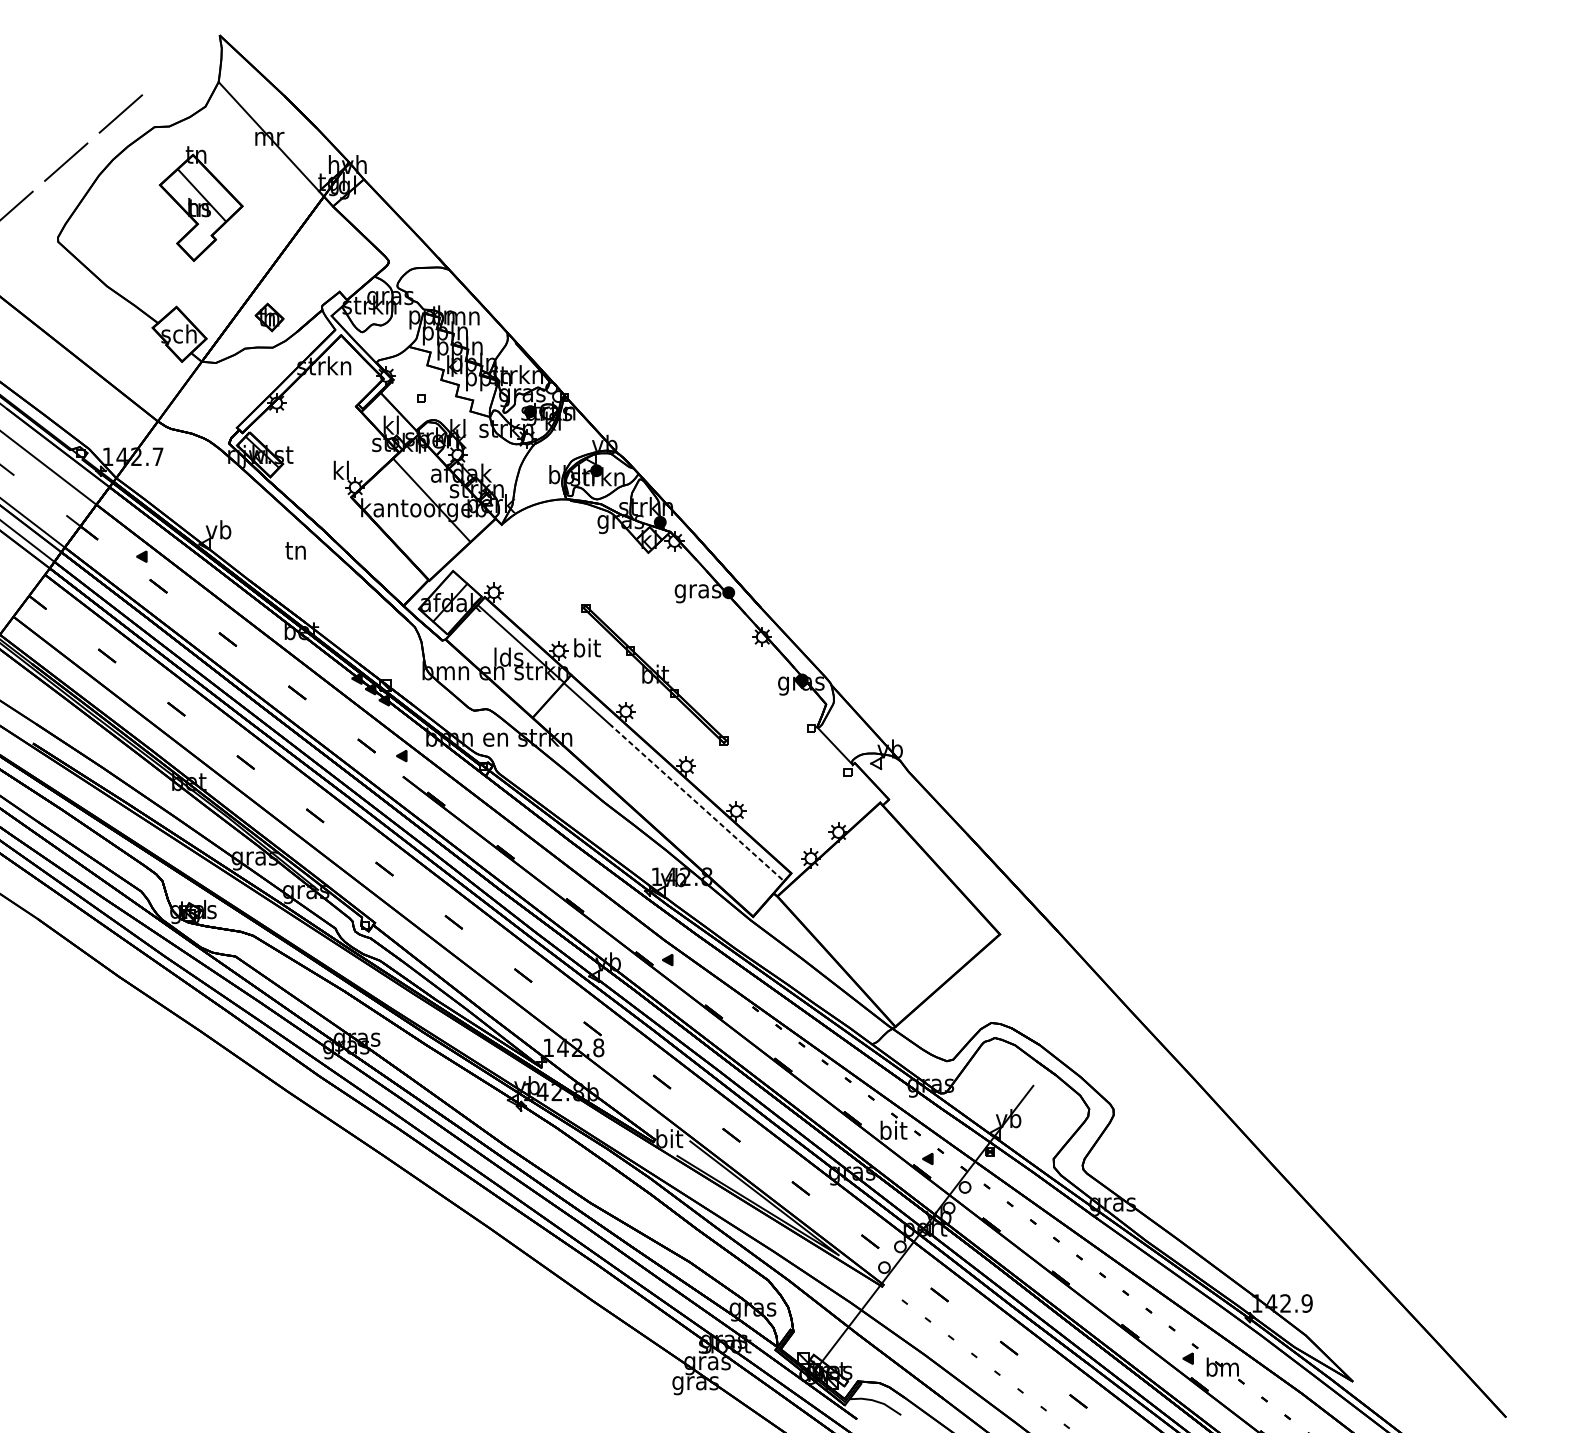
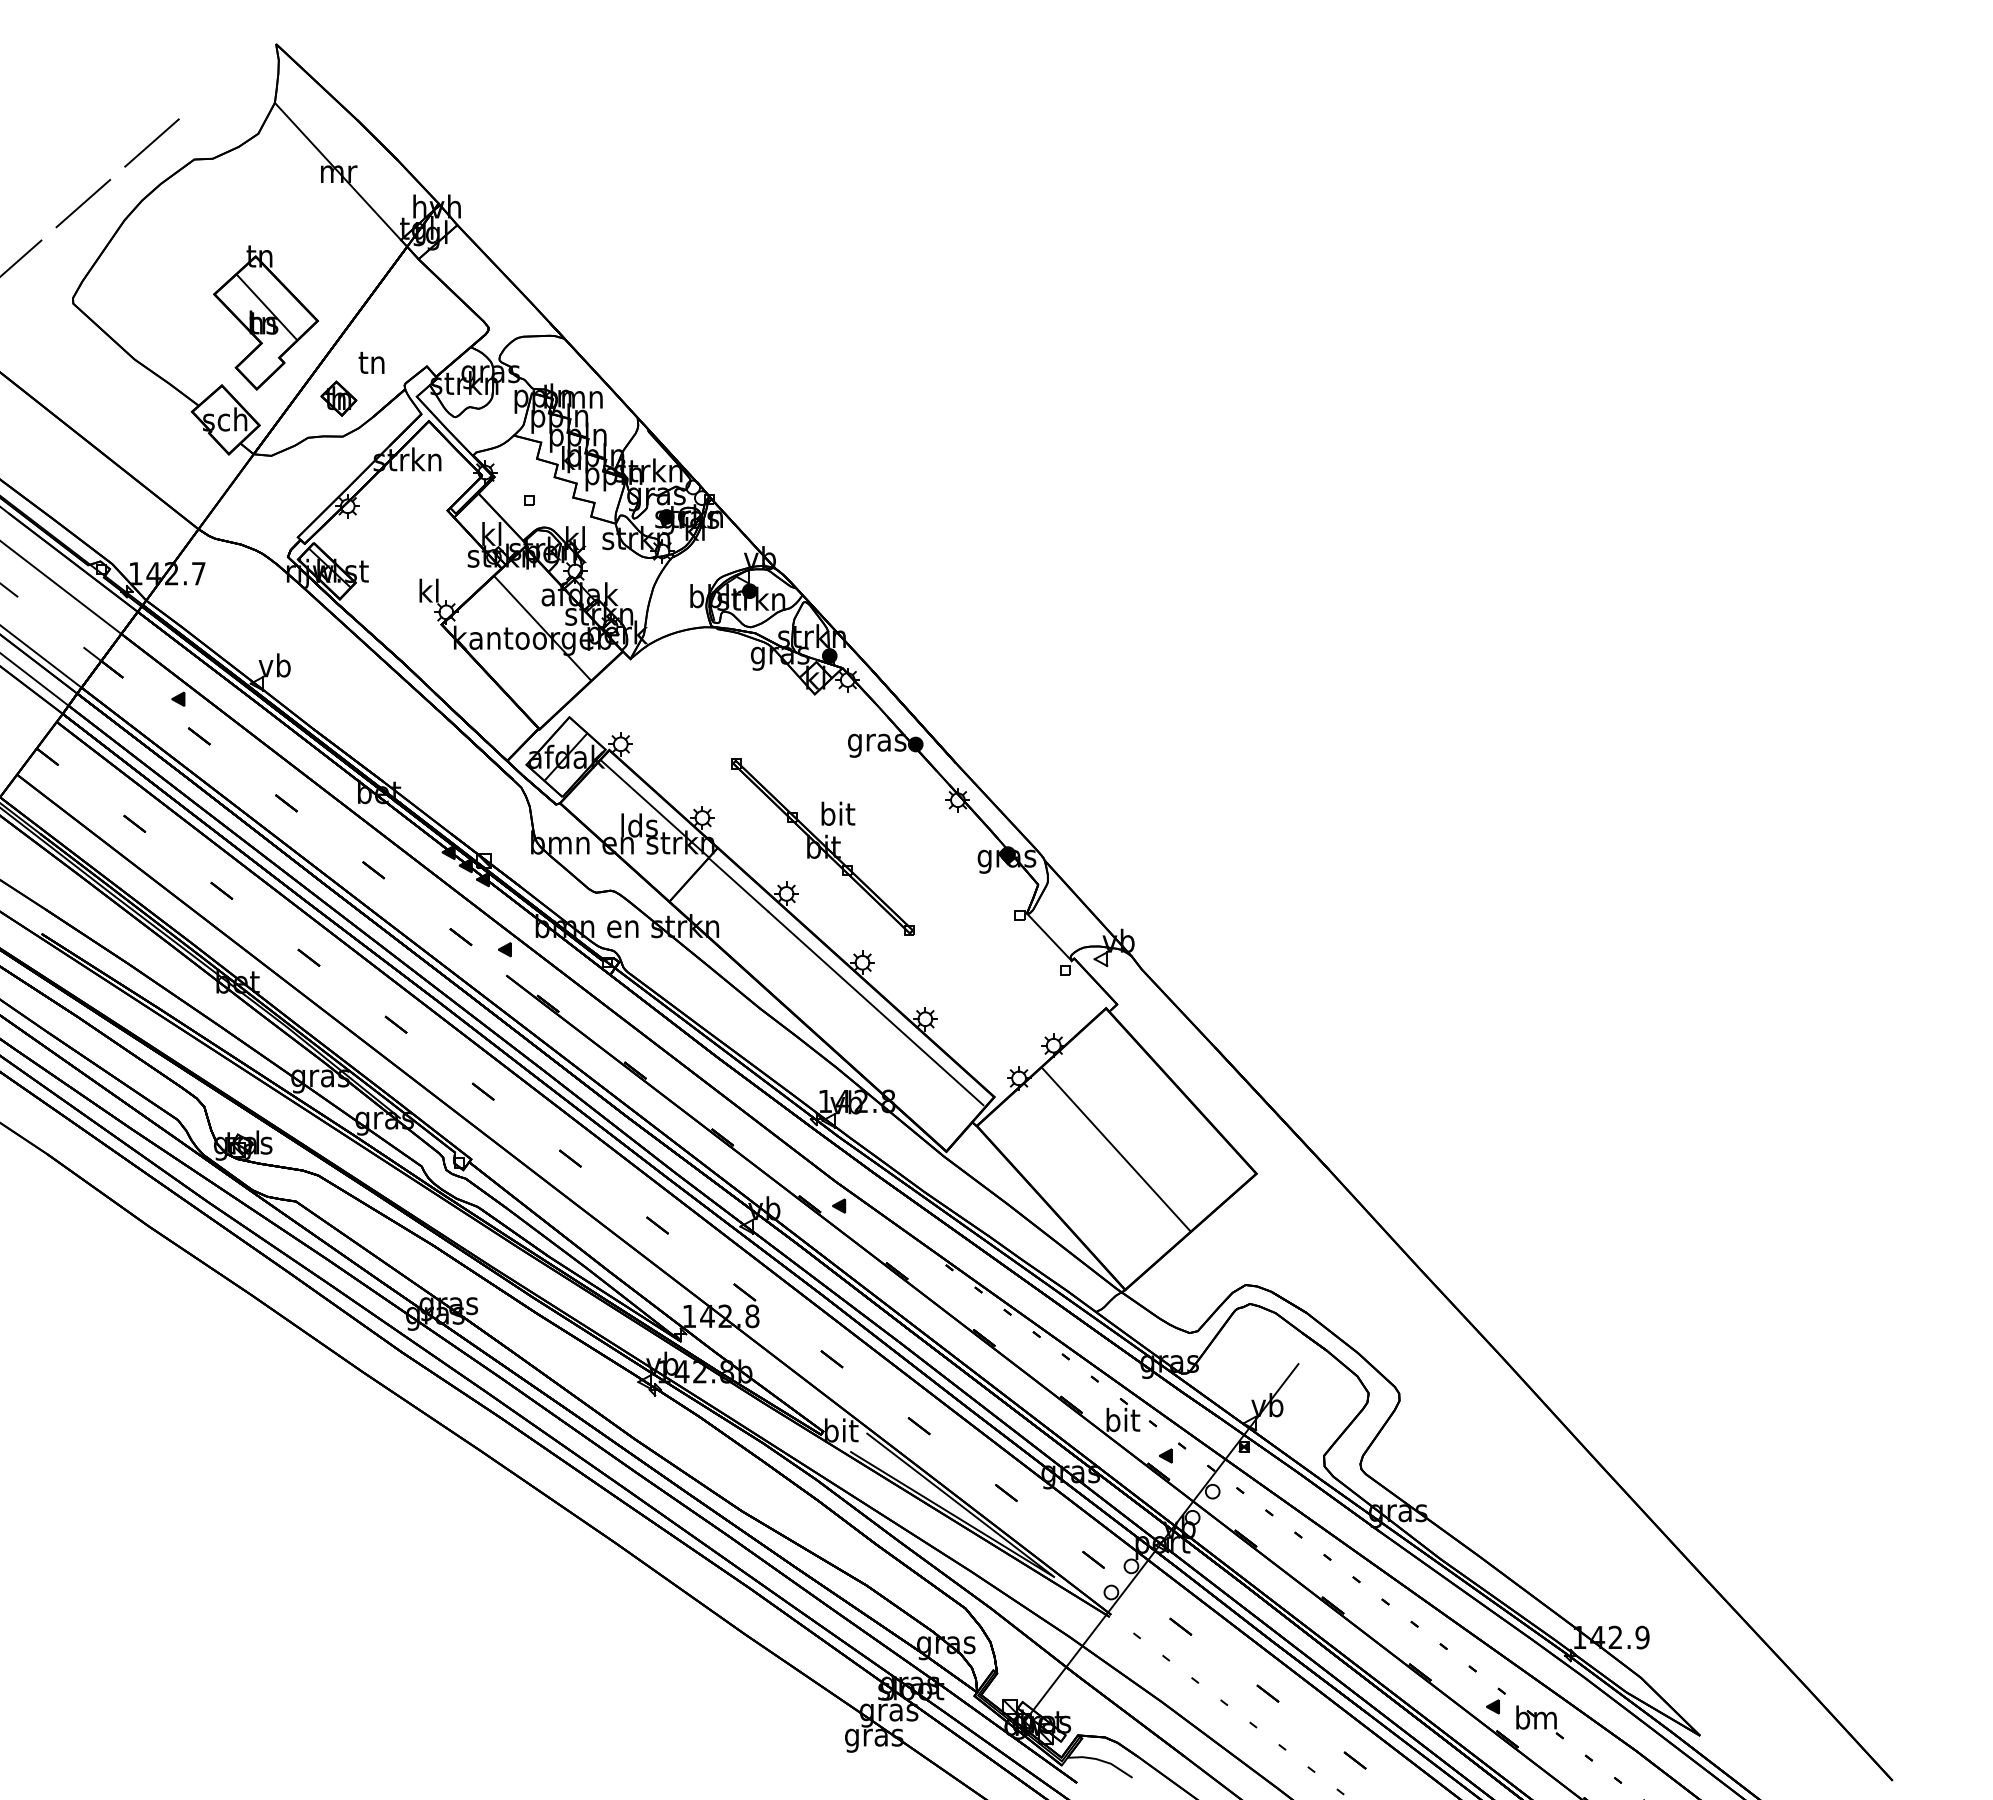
part: (200, 203) -> (265, 317), moved
text: (295, 550) -> (371, 362), moved
text: (587, 647) -> (838, 813), moved
line: (696, 802) -> (875, 1008), dashed -> solid
line: (888, 915) -> (1116, 1149), added

